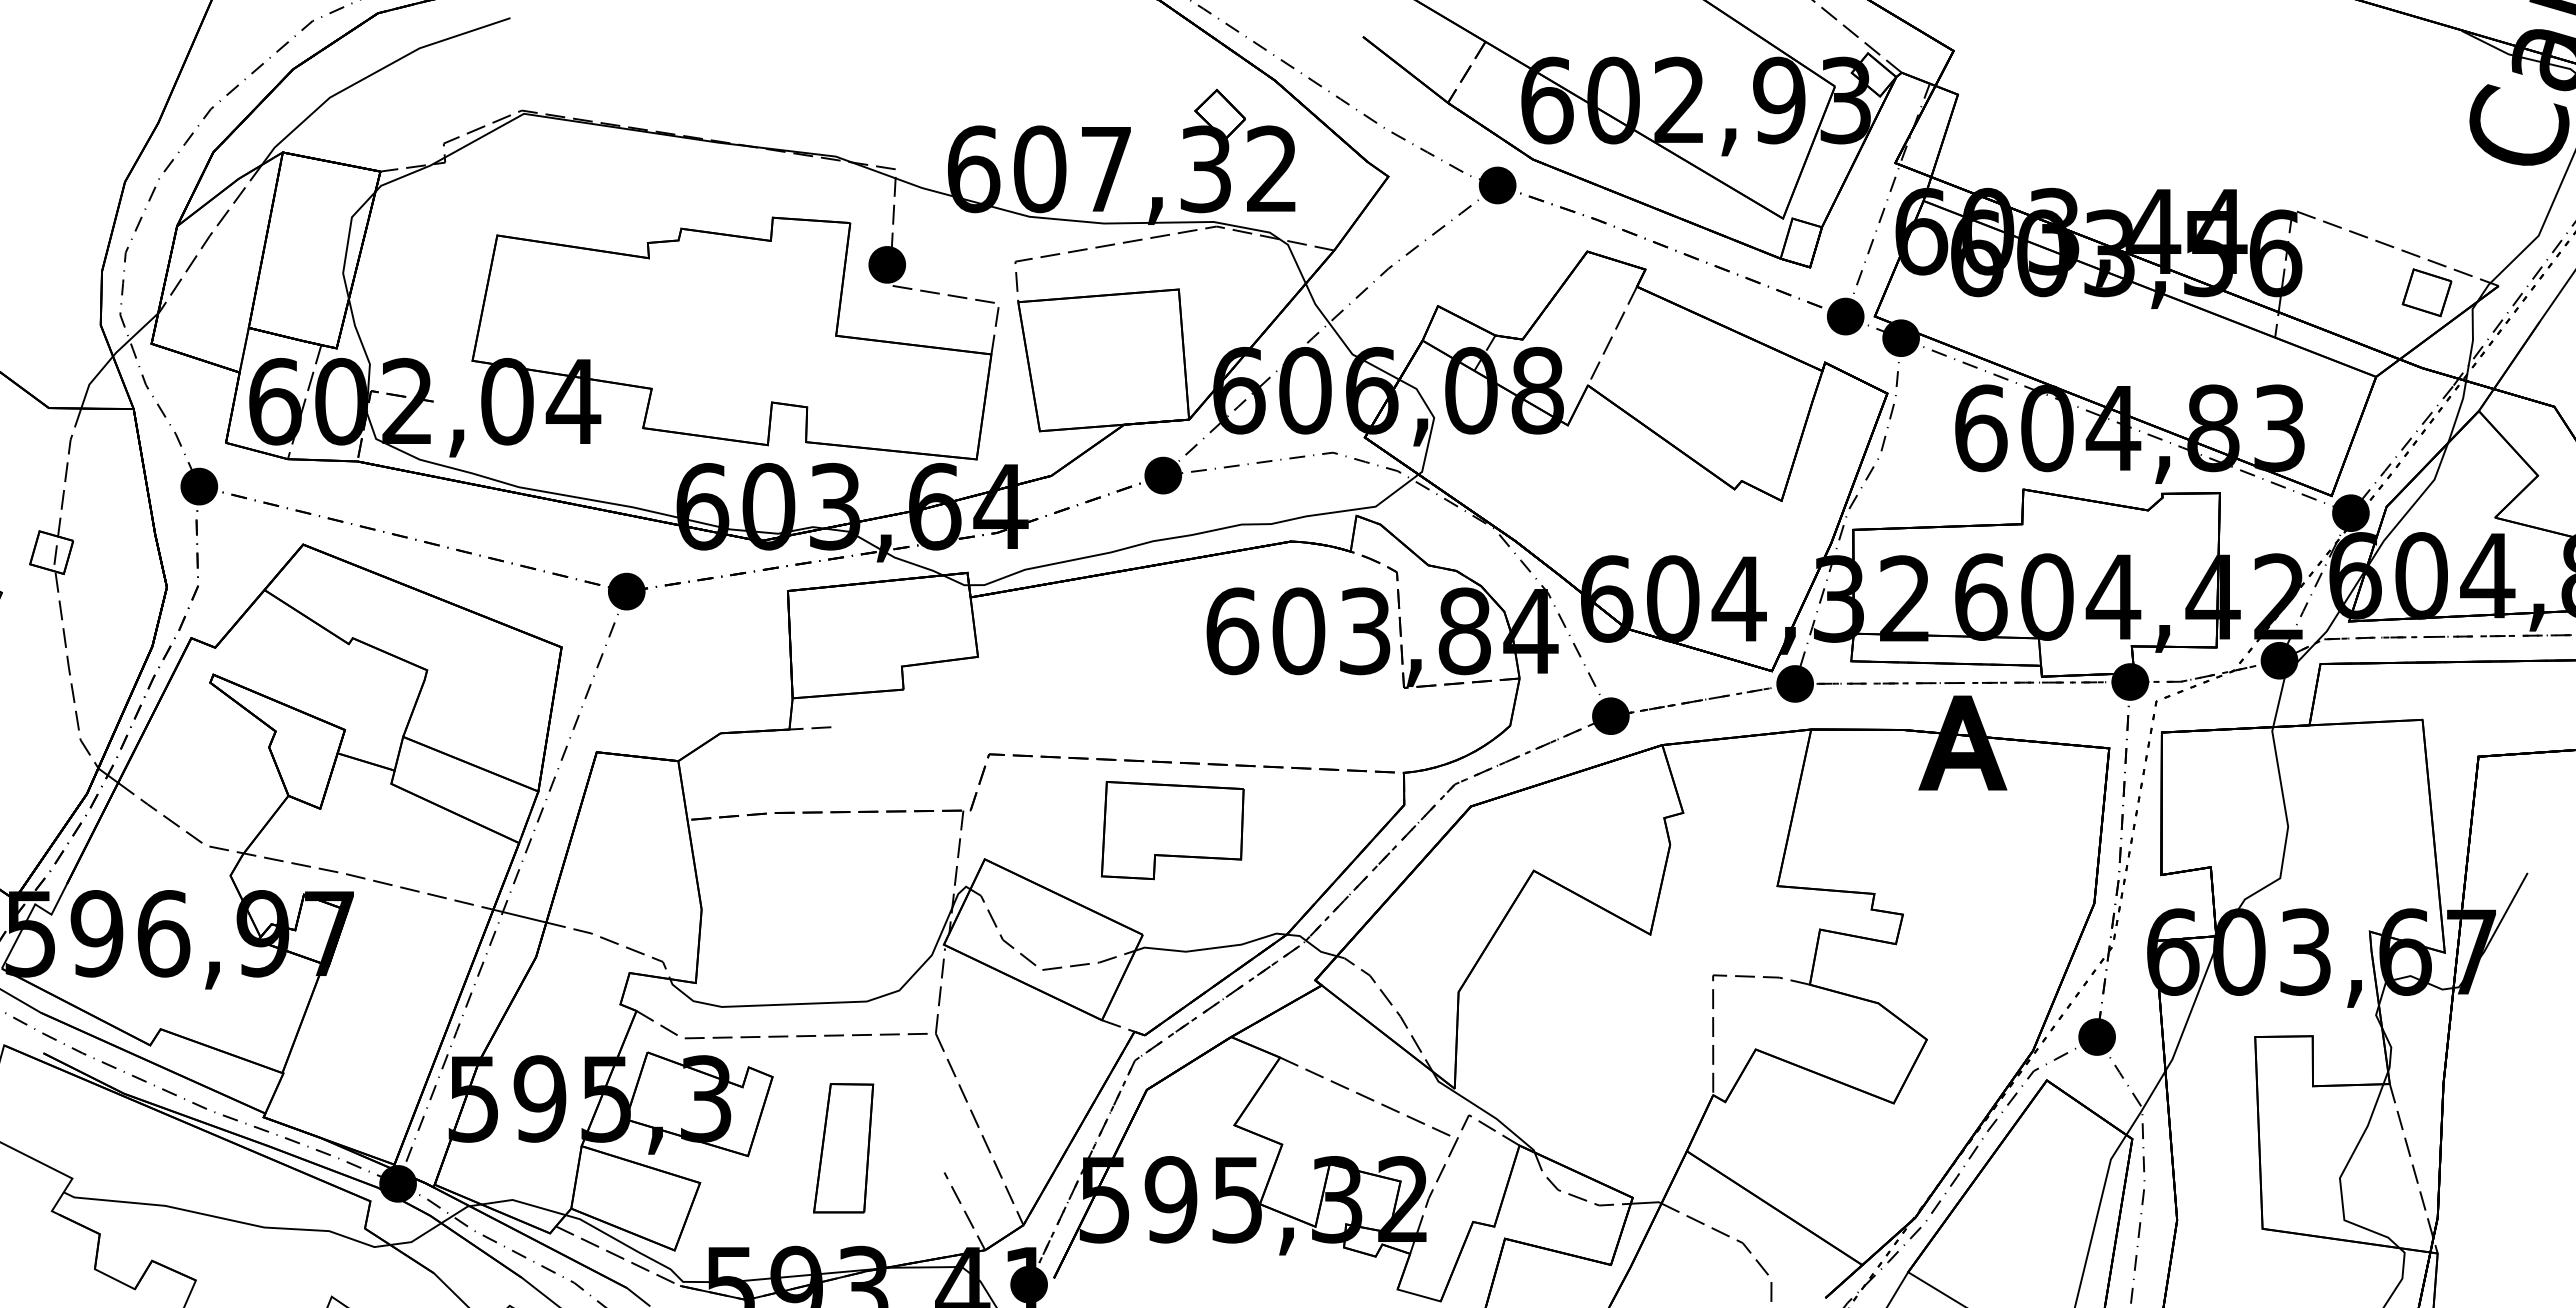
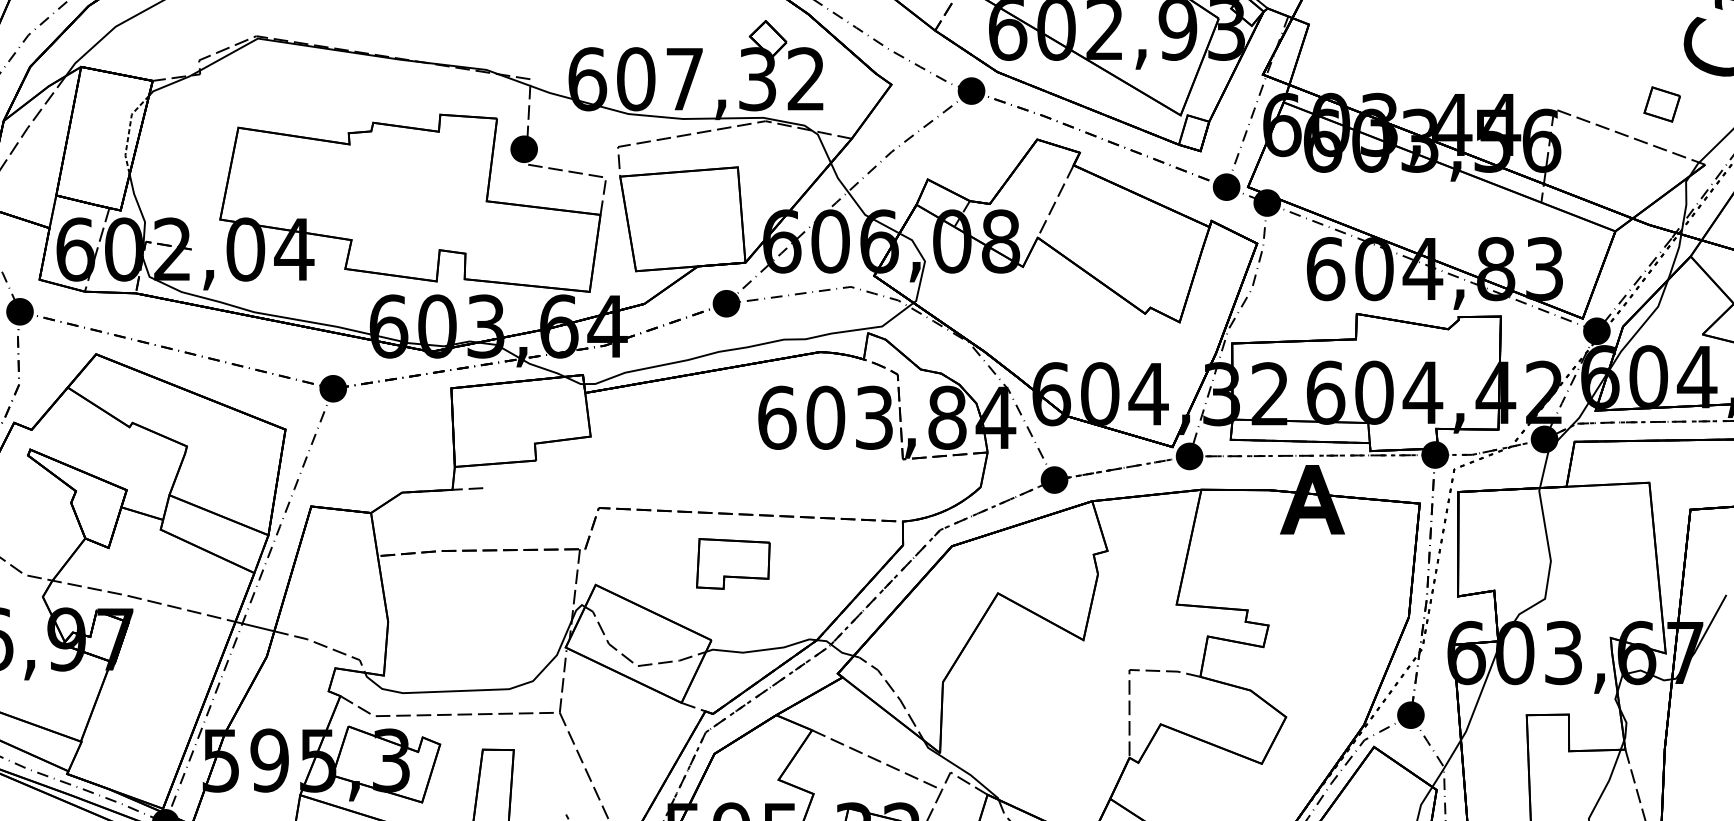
line: (348, 241) -> (129, 132), solid -> dashed
part: (2426, 292) -> (1661, 104), moved
part: (1172, 830) -> (733, 563), size x0.7

